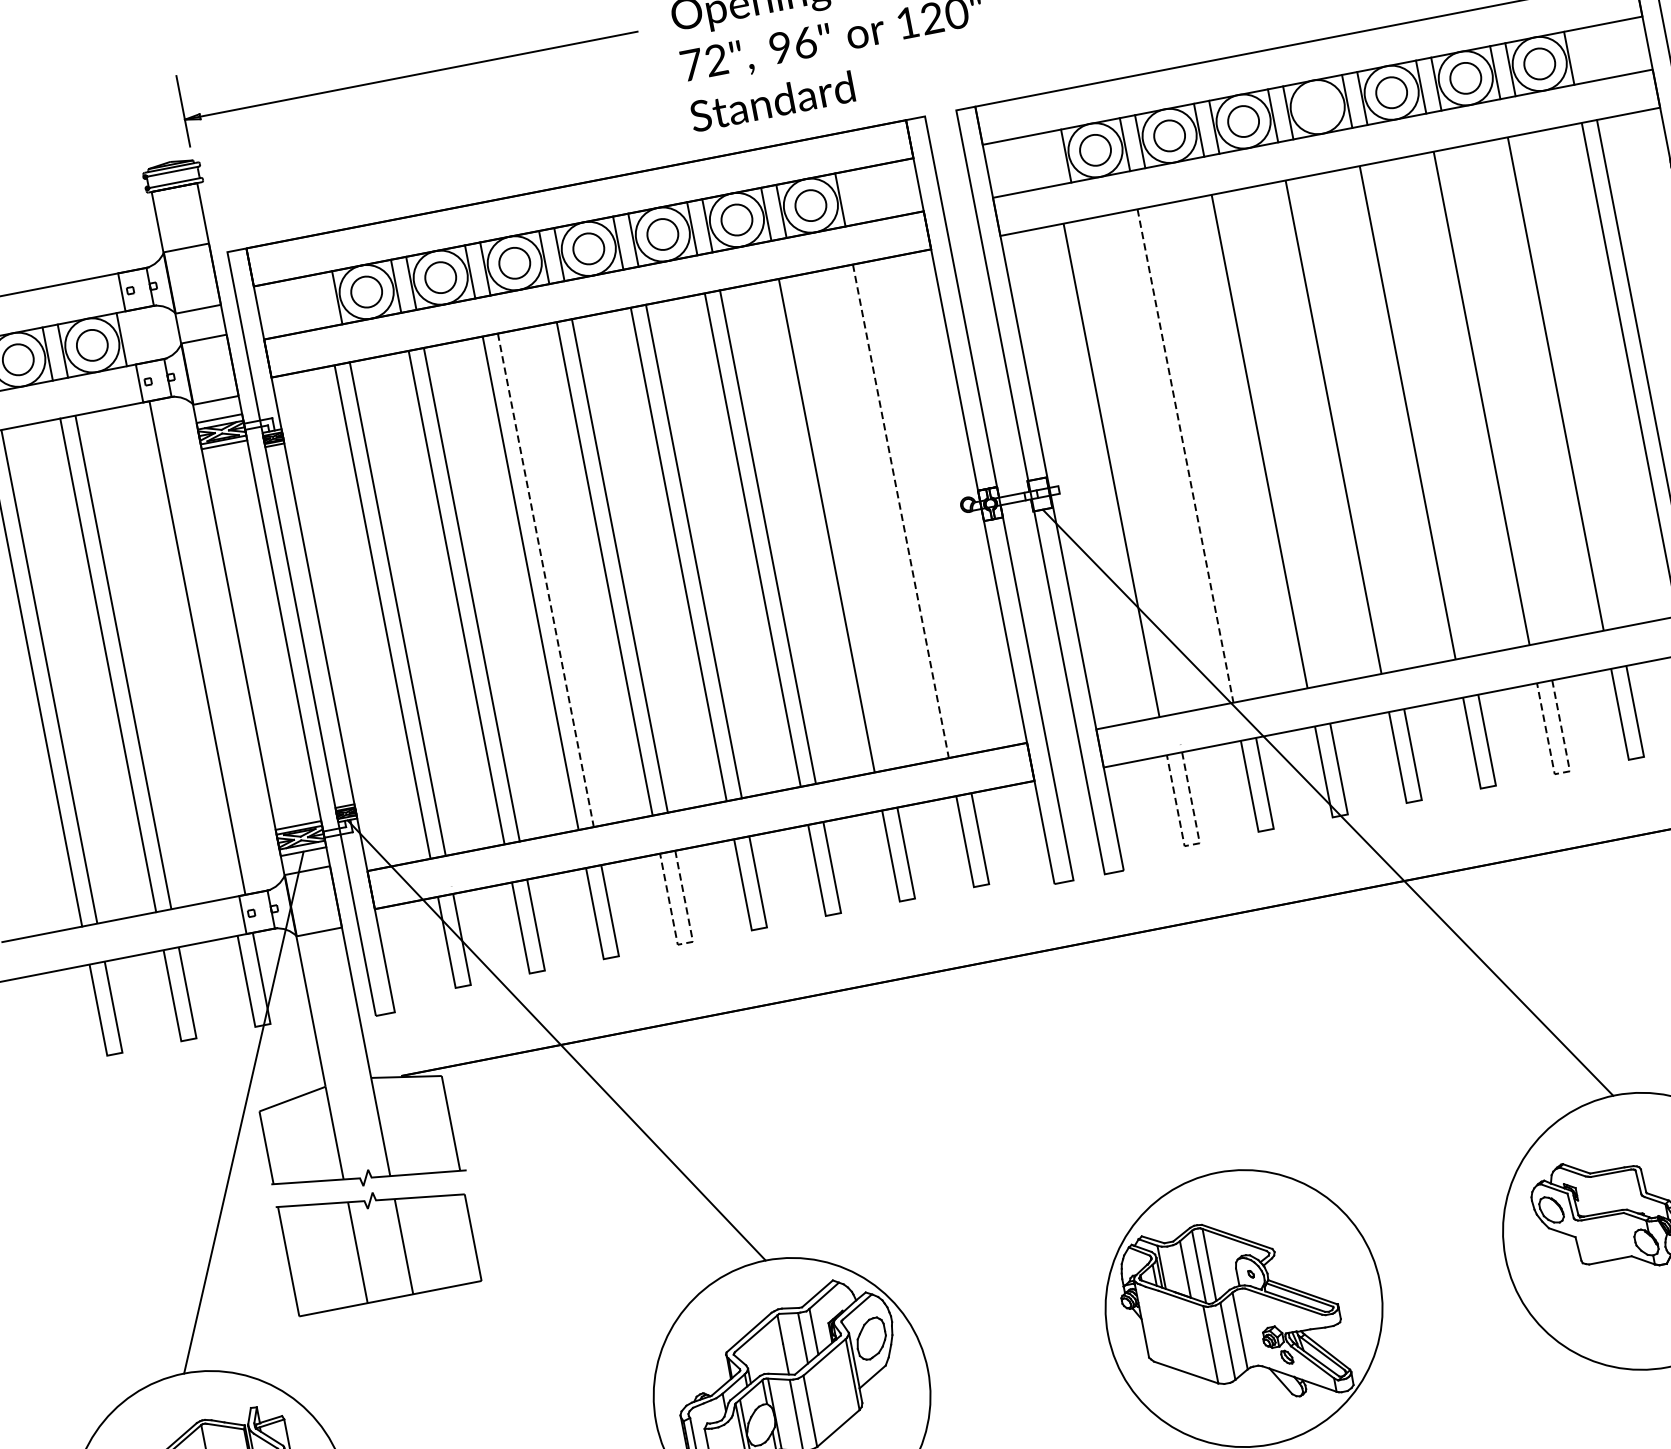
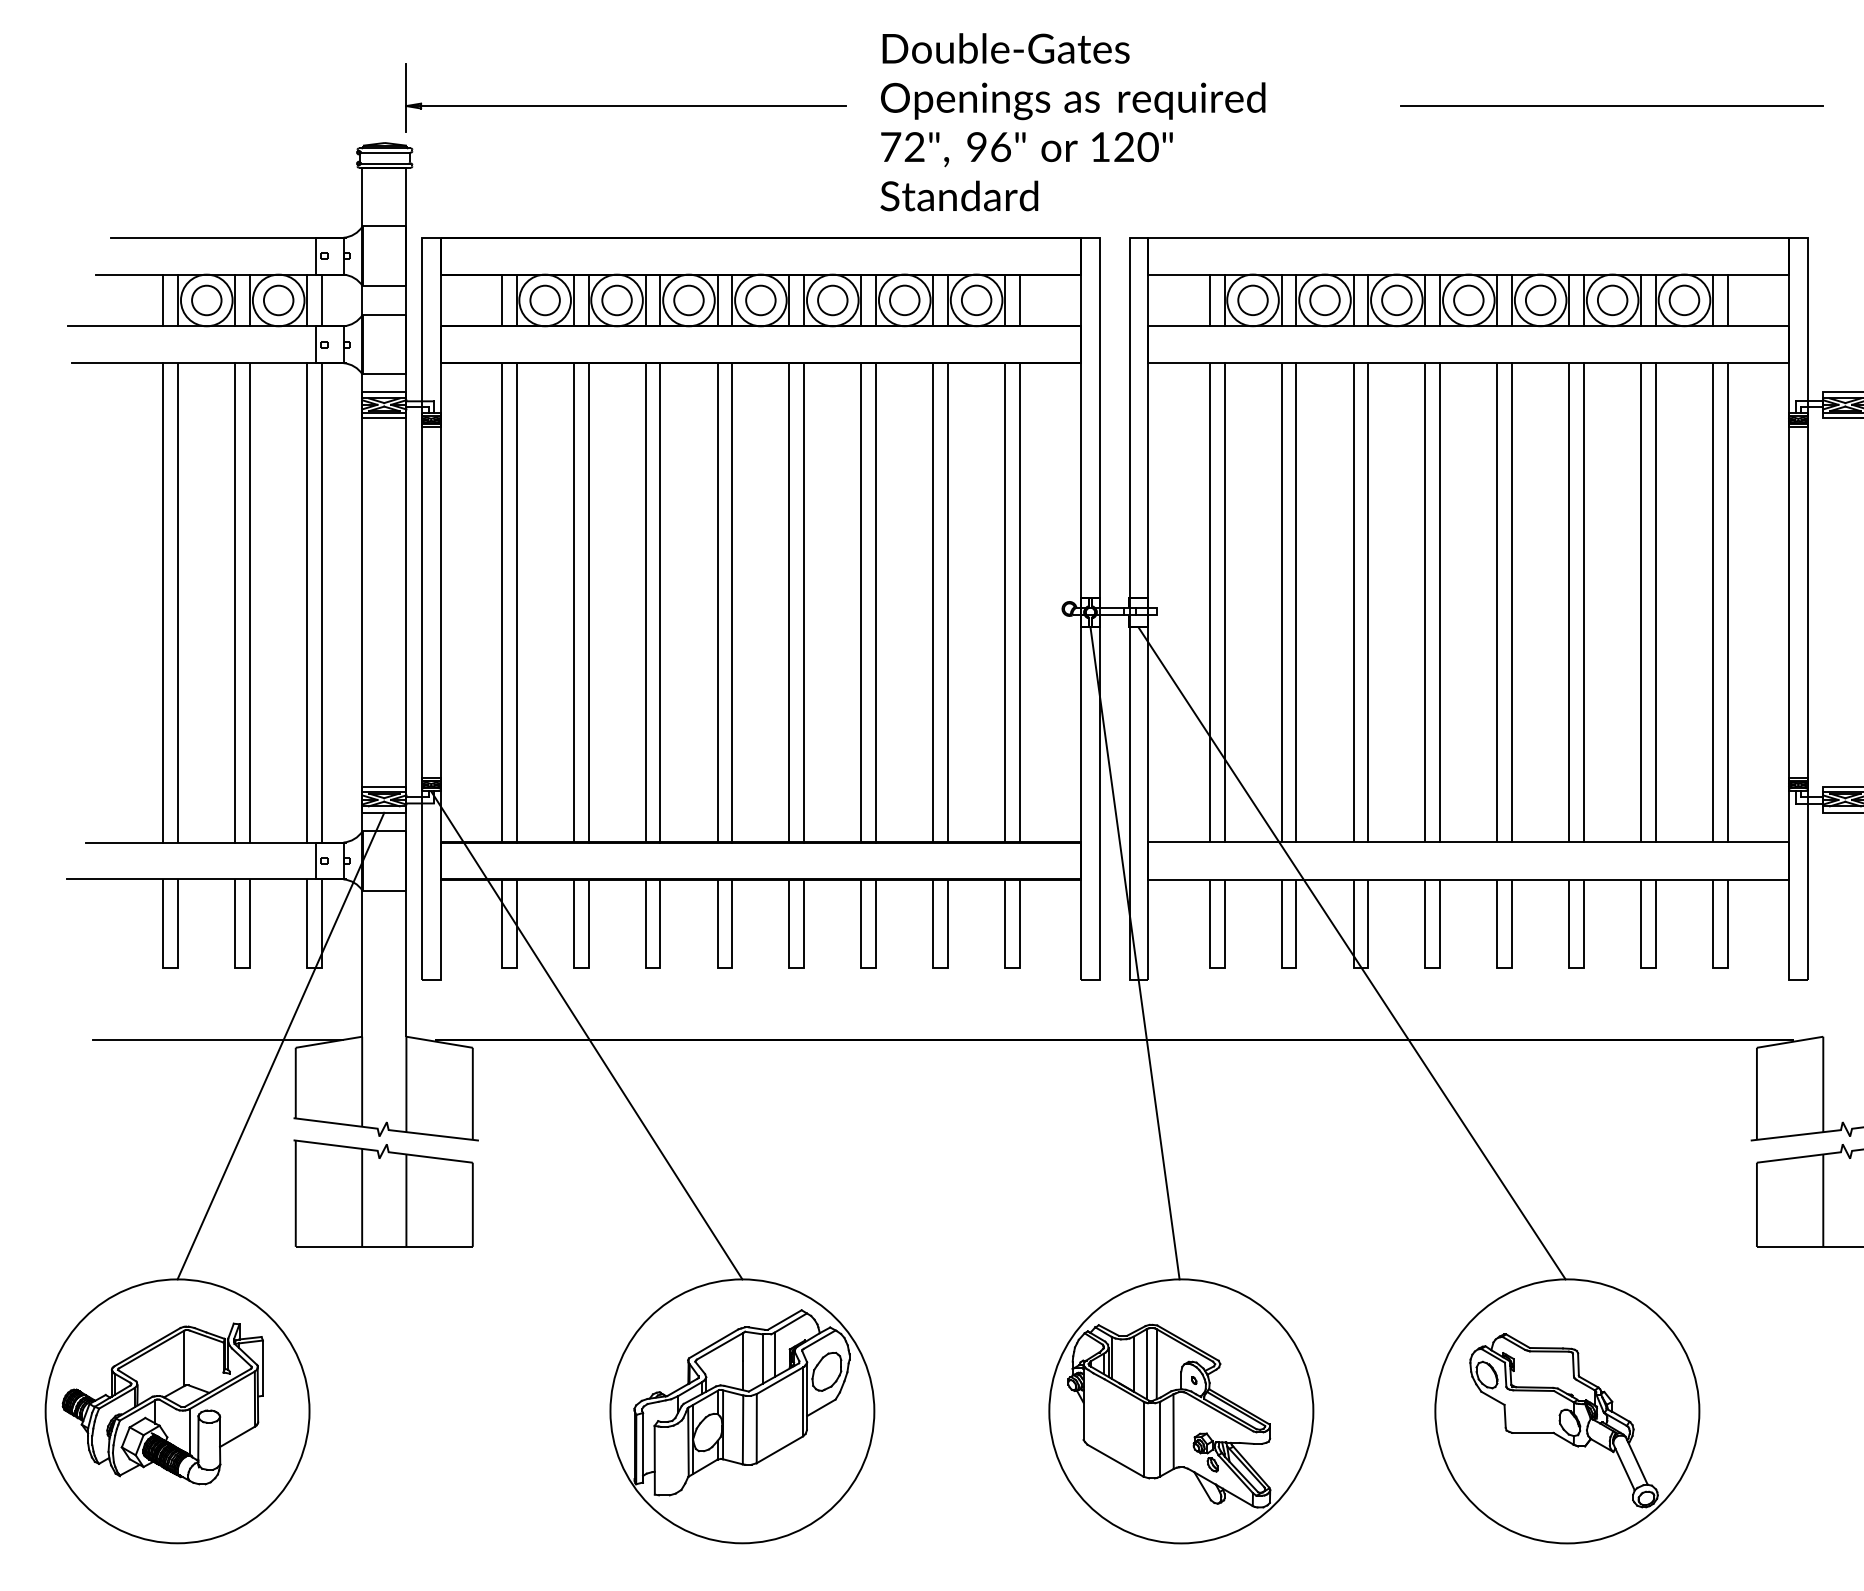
line: (1584, 55) -> (1727, 300), added
circle: (1317, 106) -> (1468, 299), added
line: (1050, 159) -> (1209, 300), added
line: (855, 197) -> (1019, 300), added
line: (321, 300) -> (501, 300), added
line: (137, 336) -> (322, 300), added
line: (1571, 380) -> (1656, 602), added
line: (1497, 395) -> (1584, 602), added
line: (1423, 409) -> (1512, 602), added
line: (1349, 423) -> (1440, 602), added
line: (1274, 438) -> (1368, 602), added
line: (1200, 452) -> (1296, 602), added
line: (1185, 455) -> (1281, 602), dashed -> solid
line: (1126, 467) -> (1224, 602), added
line: (915, 508) -> (1019, 602), added
line: (901, 510) -> (1005, 602), dashed -> solid
line: (842, 522) -> (948, 602), added
line: (545, 579) -> (660, 602), dashed -> solid
line: (182, 650) -> (307, 602), added
line: (1562, 772) -> (1576, 967), dashed -> solid
line: (1191, 844) -> (1216, 967), dashed -> solid
line: (1104, 846) -> (1134, 953), added
line: (684, 942) -> (724, 967), dashed -> solid
line: (178, 1119) -> (218, 1040), added

